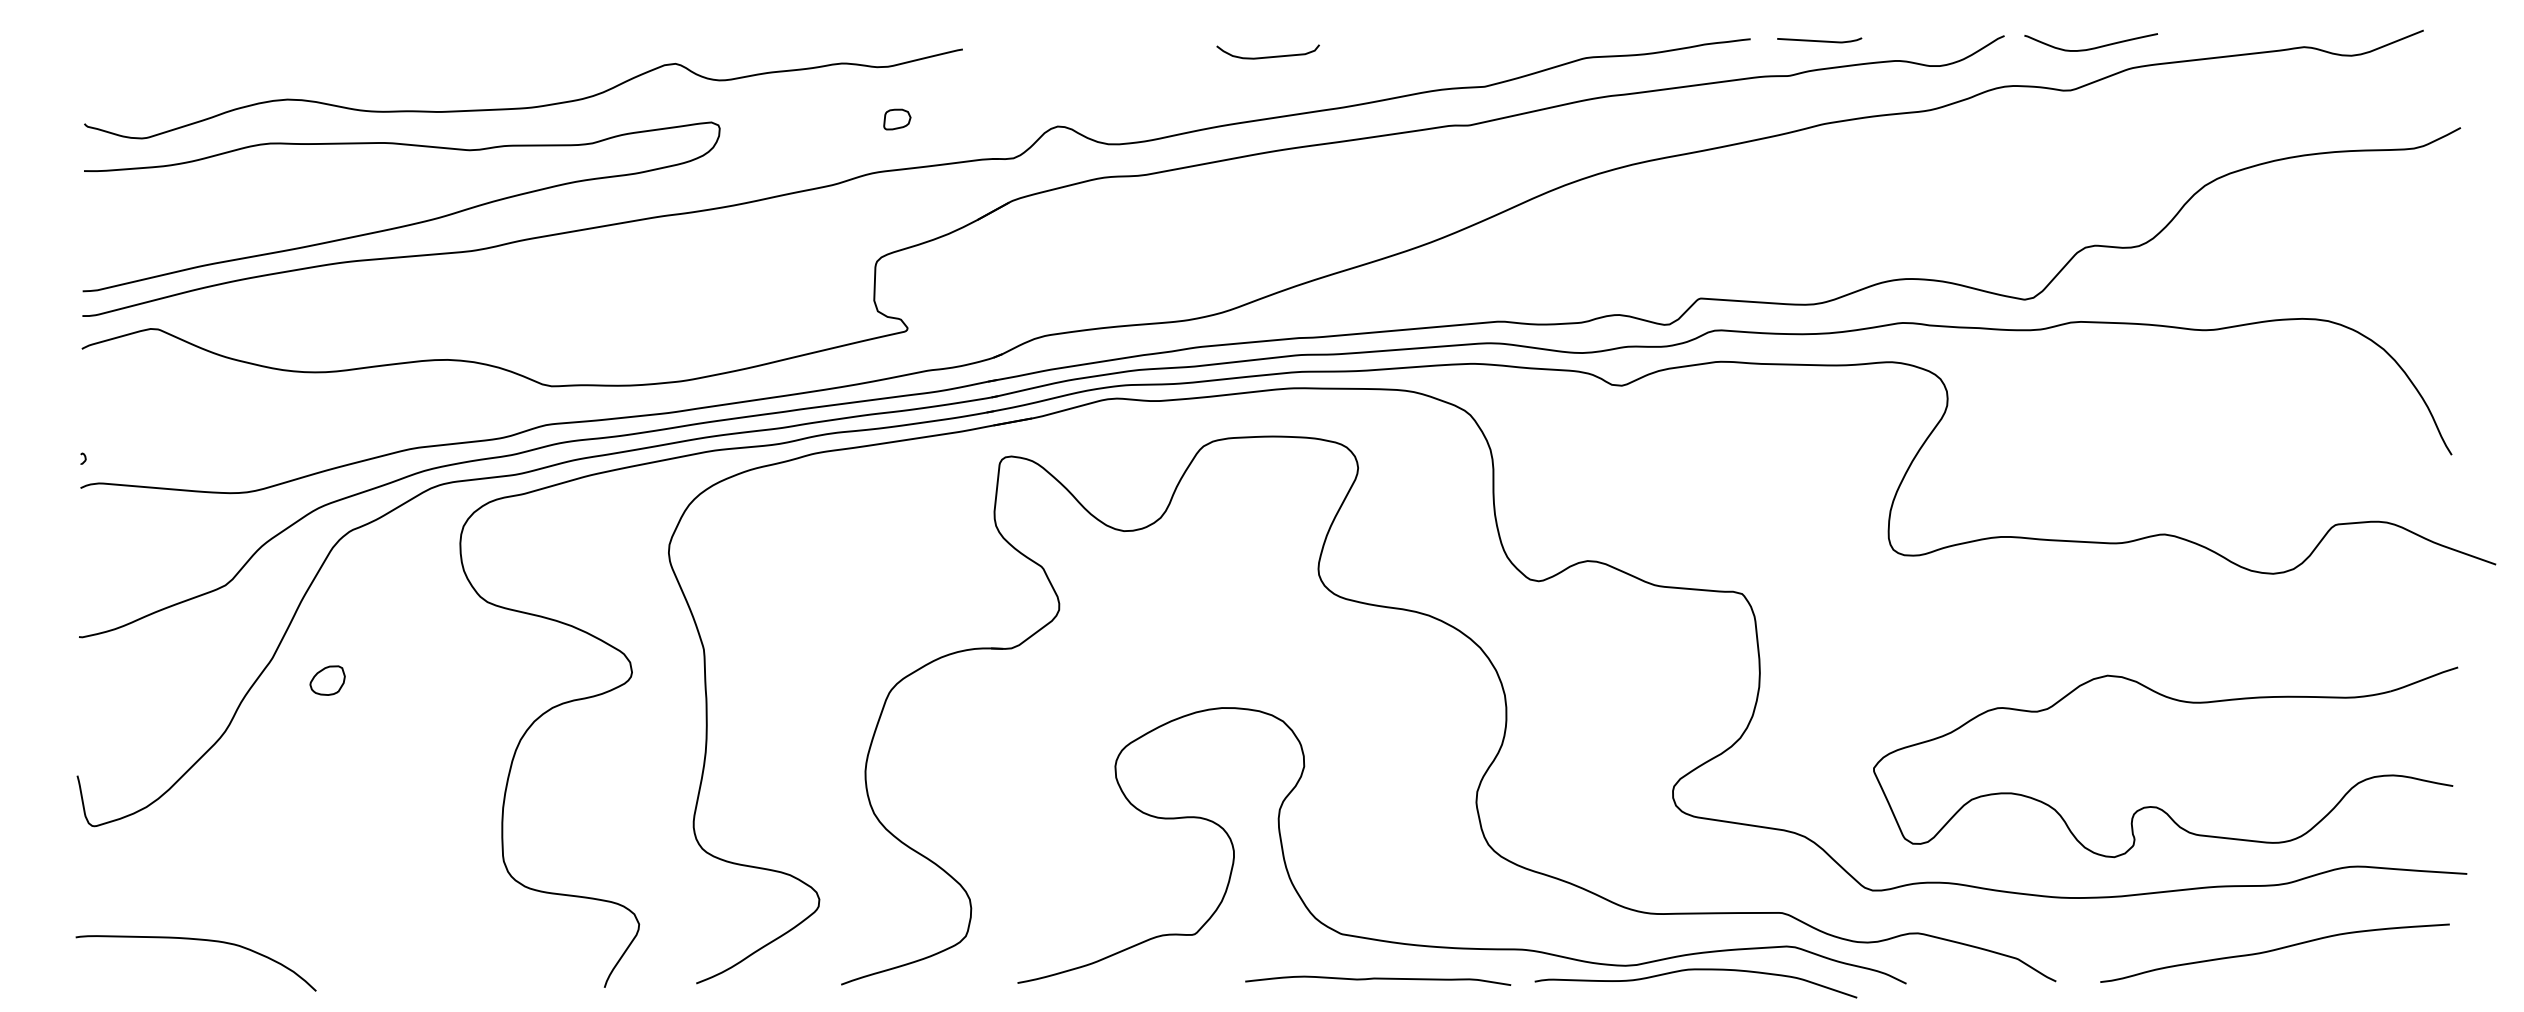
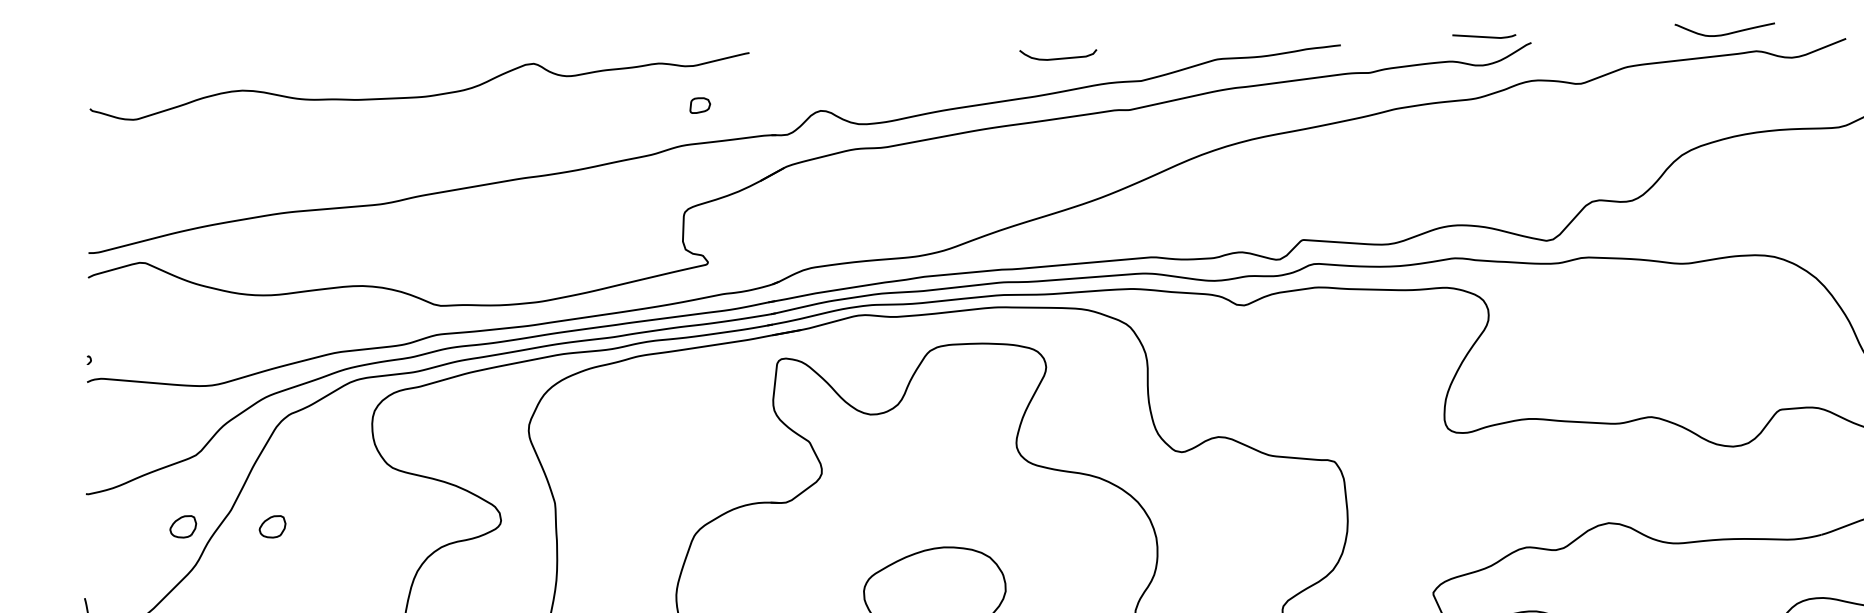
curve: (1819, 40) -> (1484, 36), moved
curve: (2092, 47) -> (1725, 33), moved
curve: (1267, 56) -> (1057, 58), moved
curve: (406, 224) -> (331, 184), removed
part: (208, 680) -> (183, 526), added

